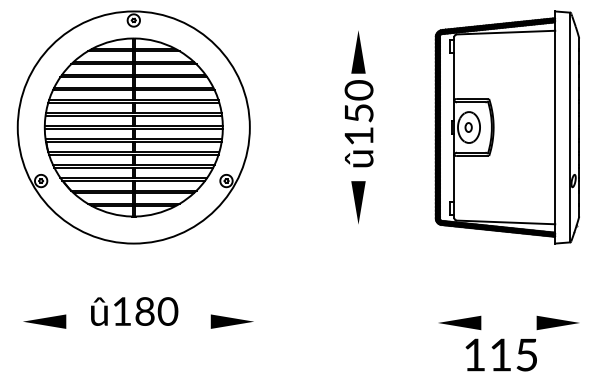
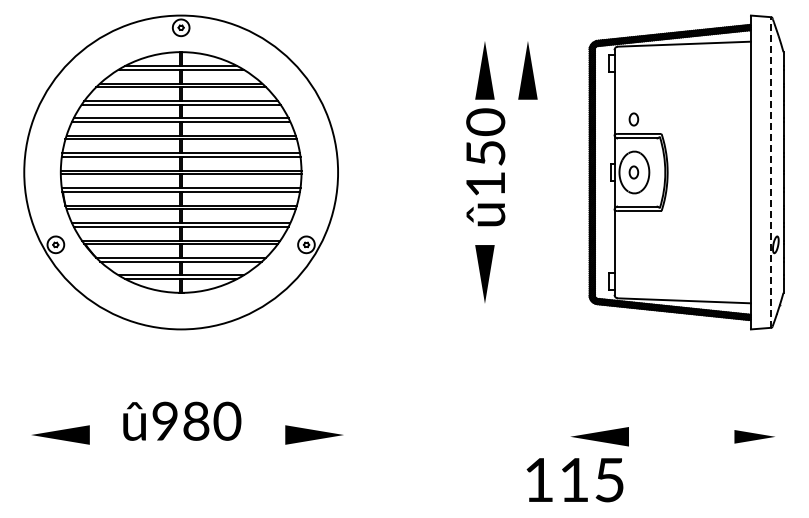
part: (389, 52) -> (527, 70), added
part: (468, 88) -> (633, 119), added
line: (570, 127) -> (771, 172), solid -> dashed
text: (121, 310) -> (164, 420), 180 -> 980
part: (459, 322) -> (599, 436), moved
part: (557, 322) -> (754, 436), size x0.7
text: (500, 355) -> (574, 480), moved

